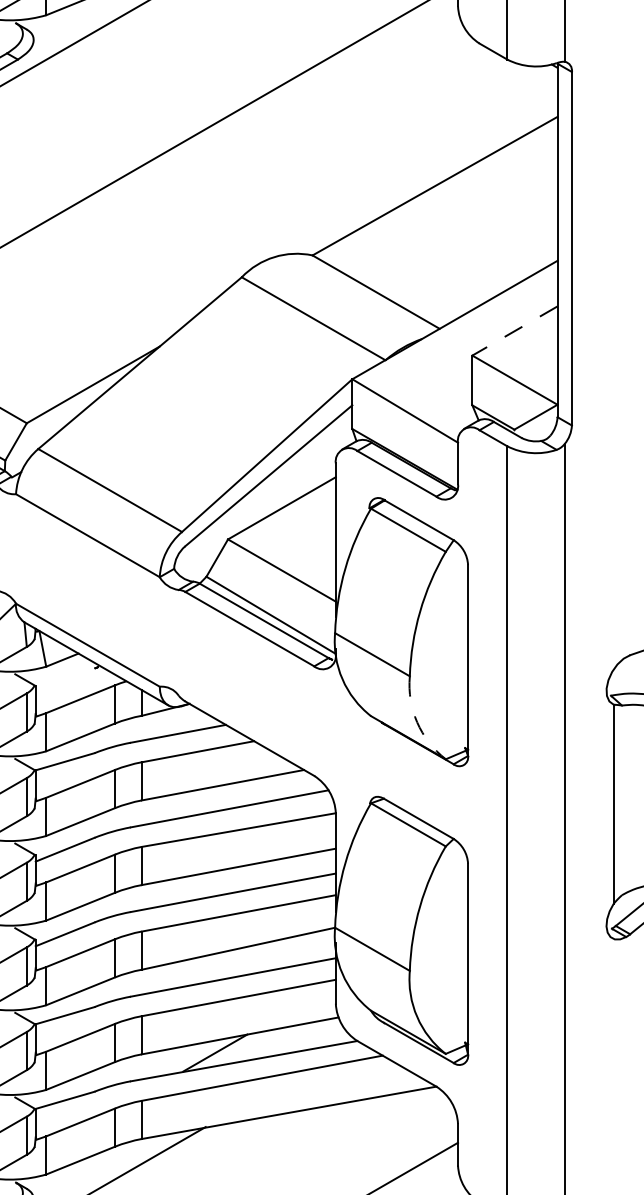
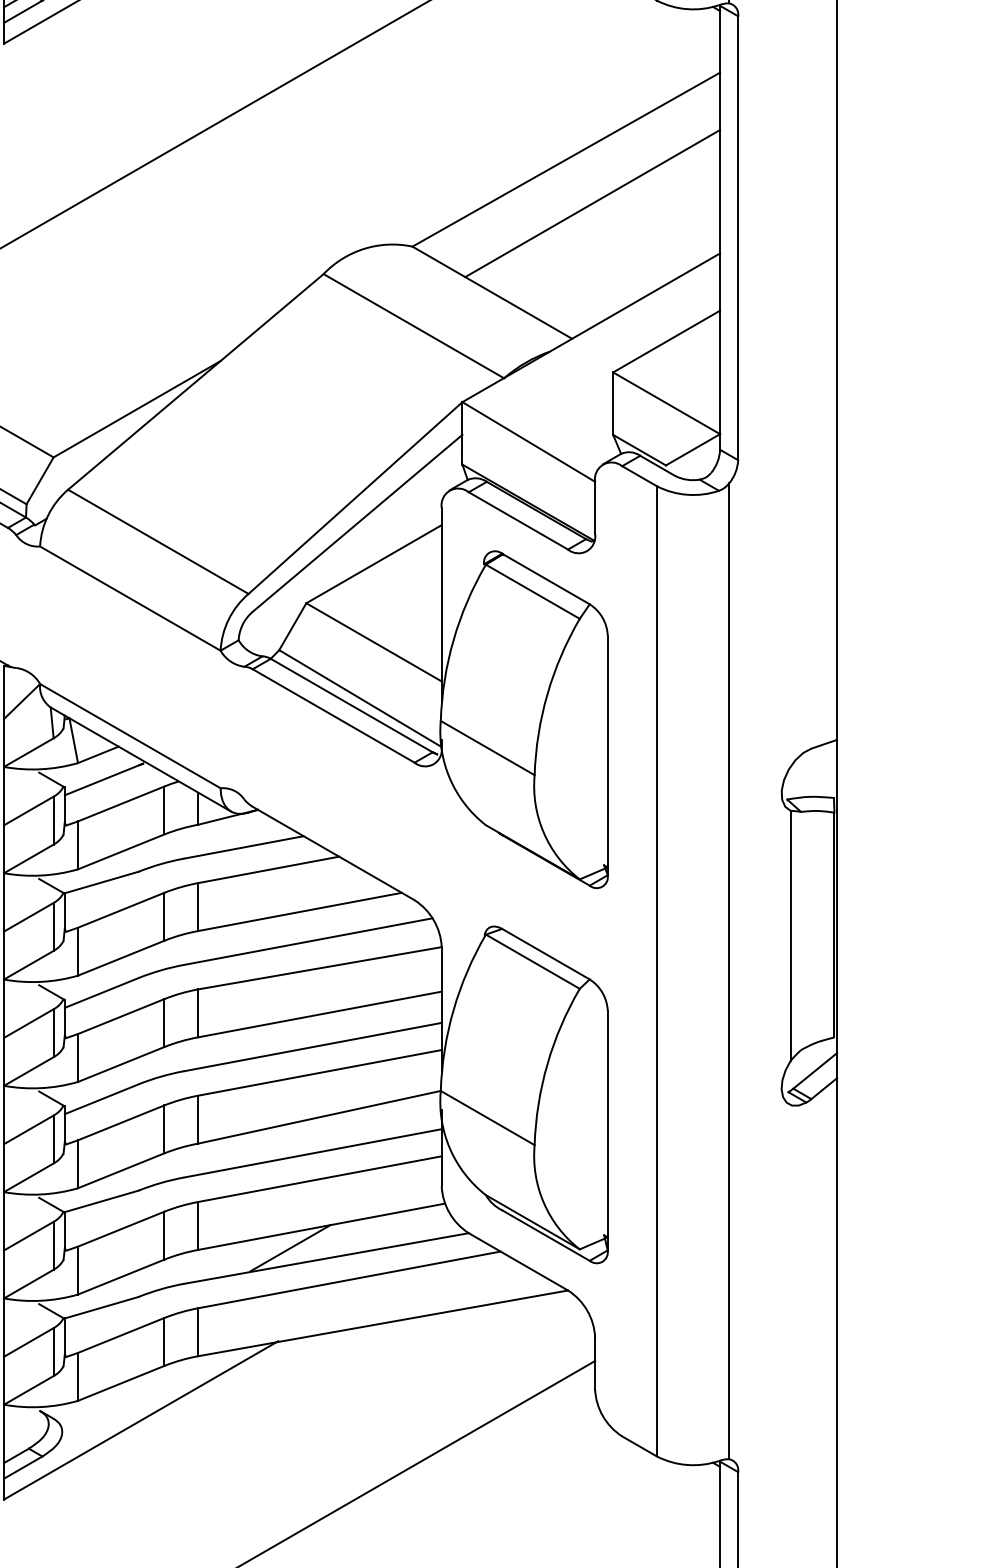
line: (455, 221) -> (592, 203), added
line: (514, 330) -> (666, 341), dashed -> solid
line: (64, 680) -> (101, 780), added
arc: (416, 722) -> (543, 833), dashed -> solid

